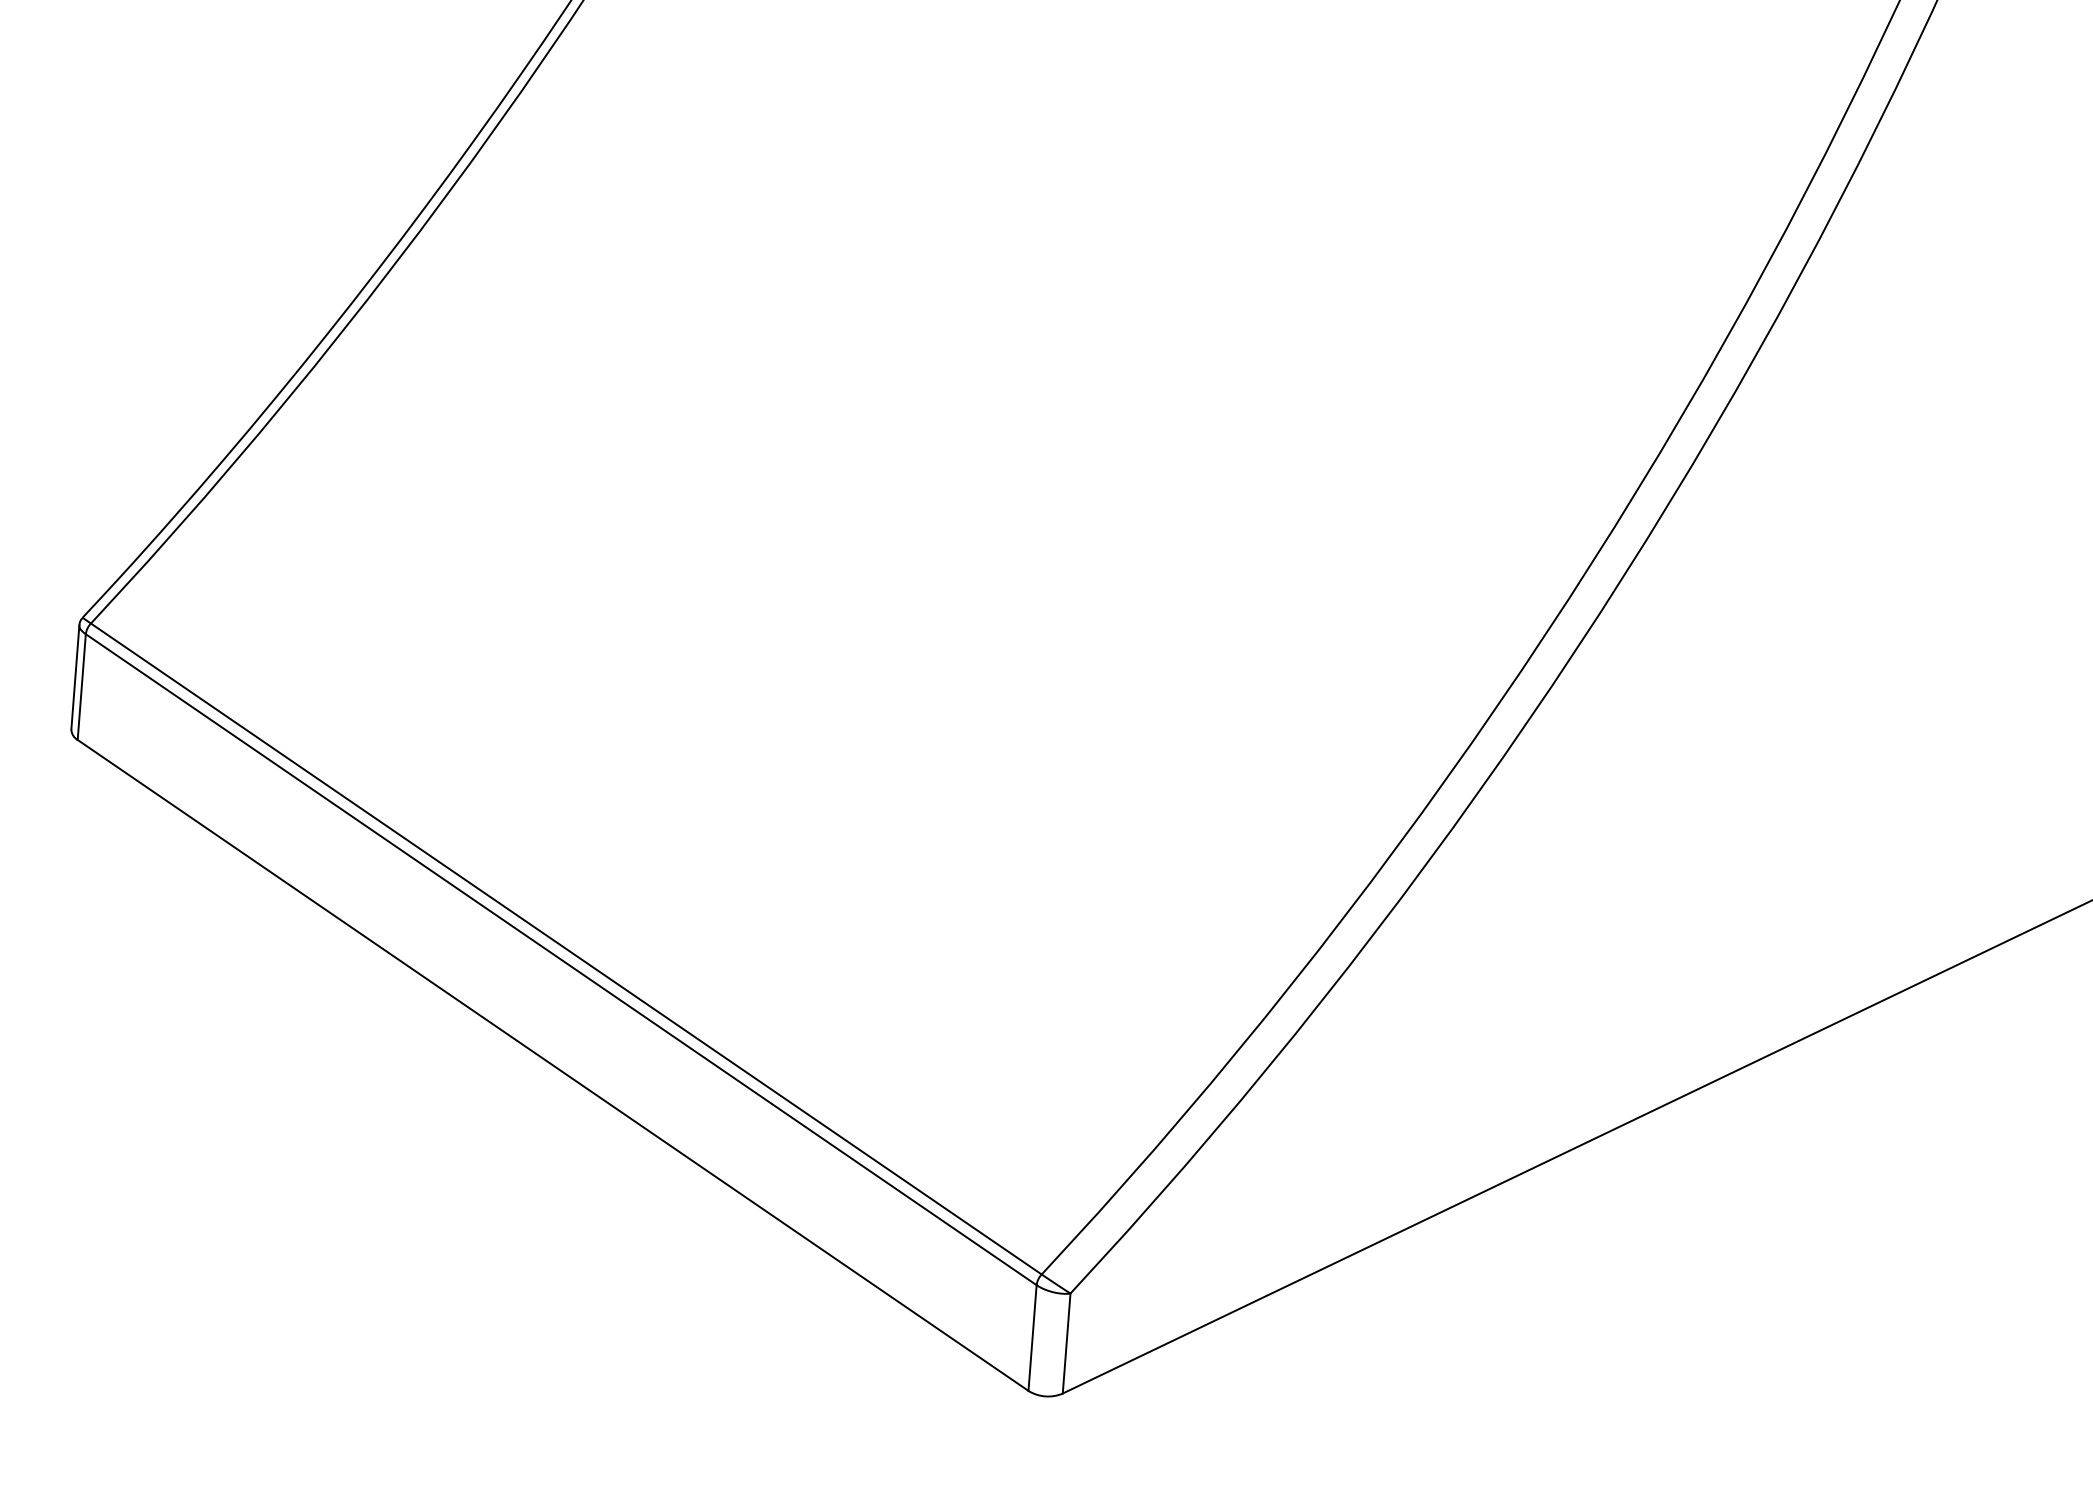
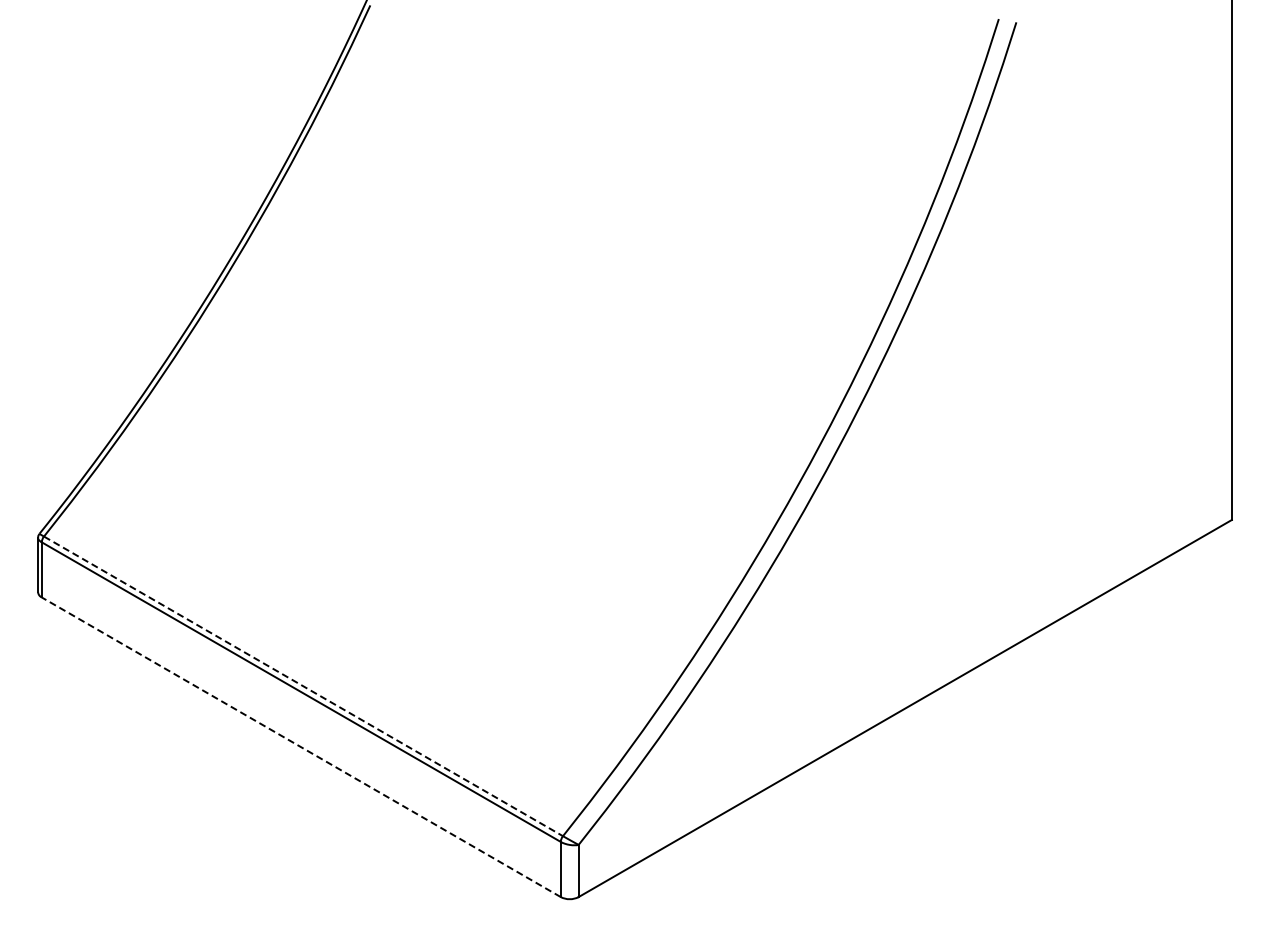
line: (566, 949) -> (303, 686), solid -> dashed
line: (553, 1065) -> (301, 747), solid -> dashed

